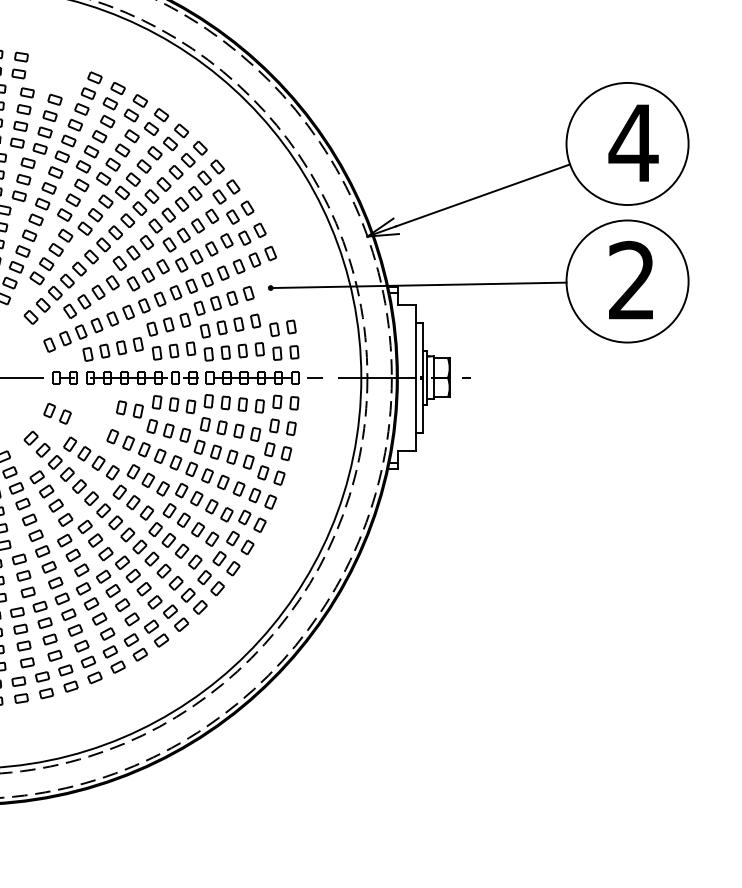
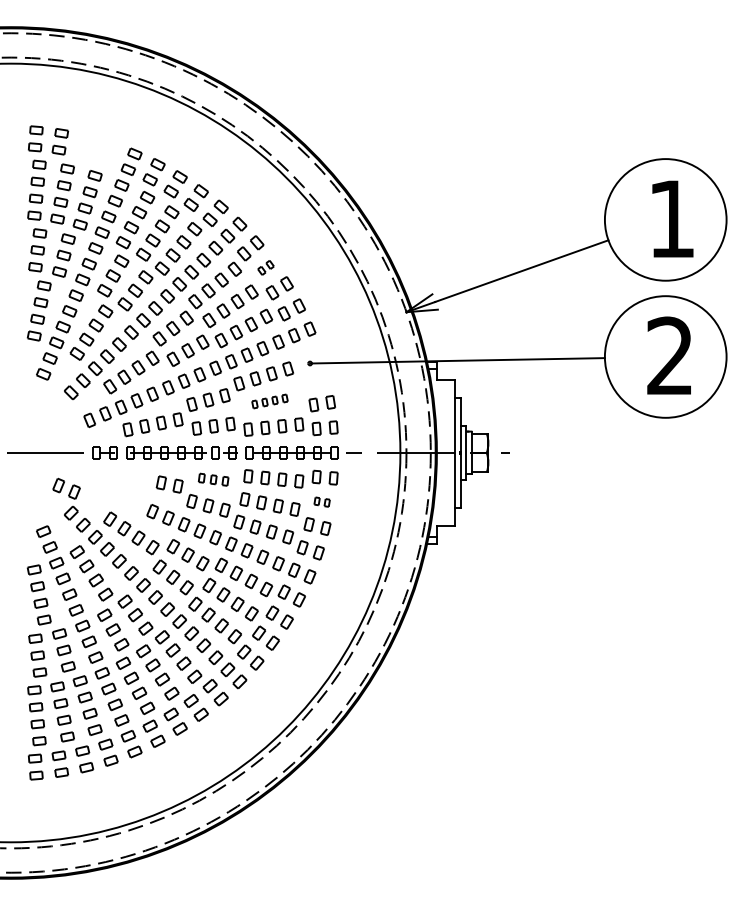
text: (633, 142) -> (671, 218), 4 -> 1
part: (225, 191) -> (265, 267), size x0.6
part: (229, 326) -> (269, 401), size x0.6
part: (173, 404) -> (213, 479), size x0.7
part: (57, 413) -> (66, 488), moved
part: (282, 426) -> (321, 501), size x0.6

